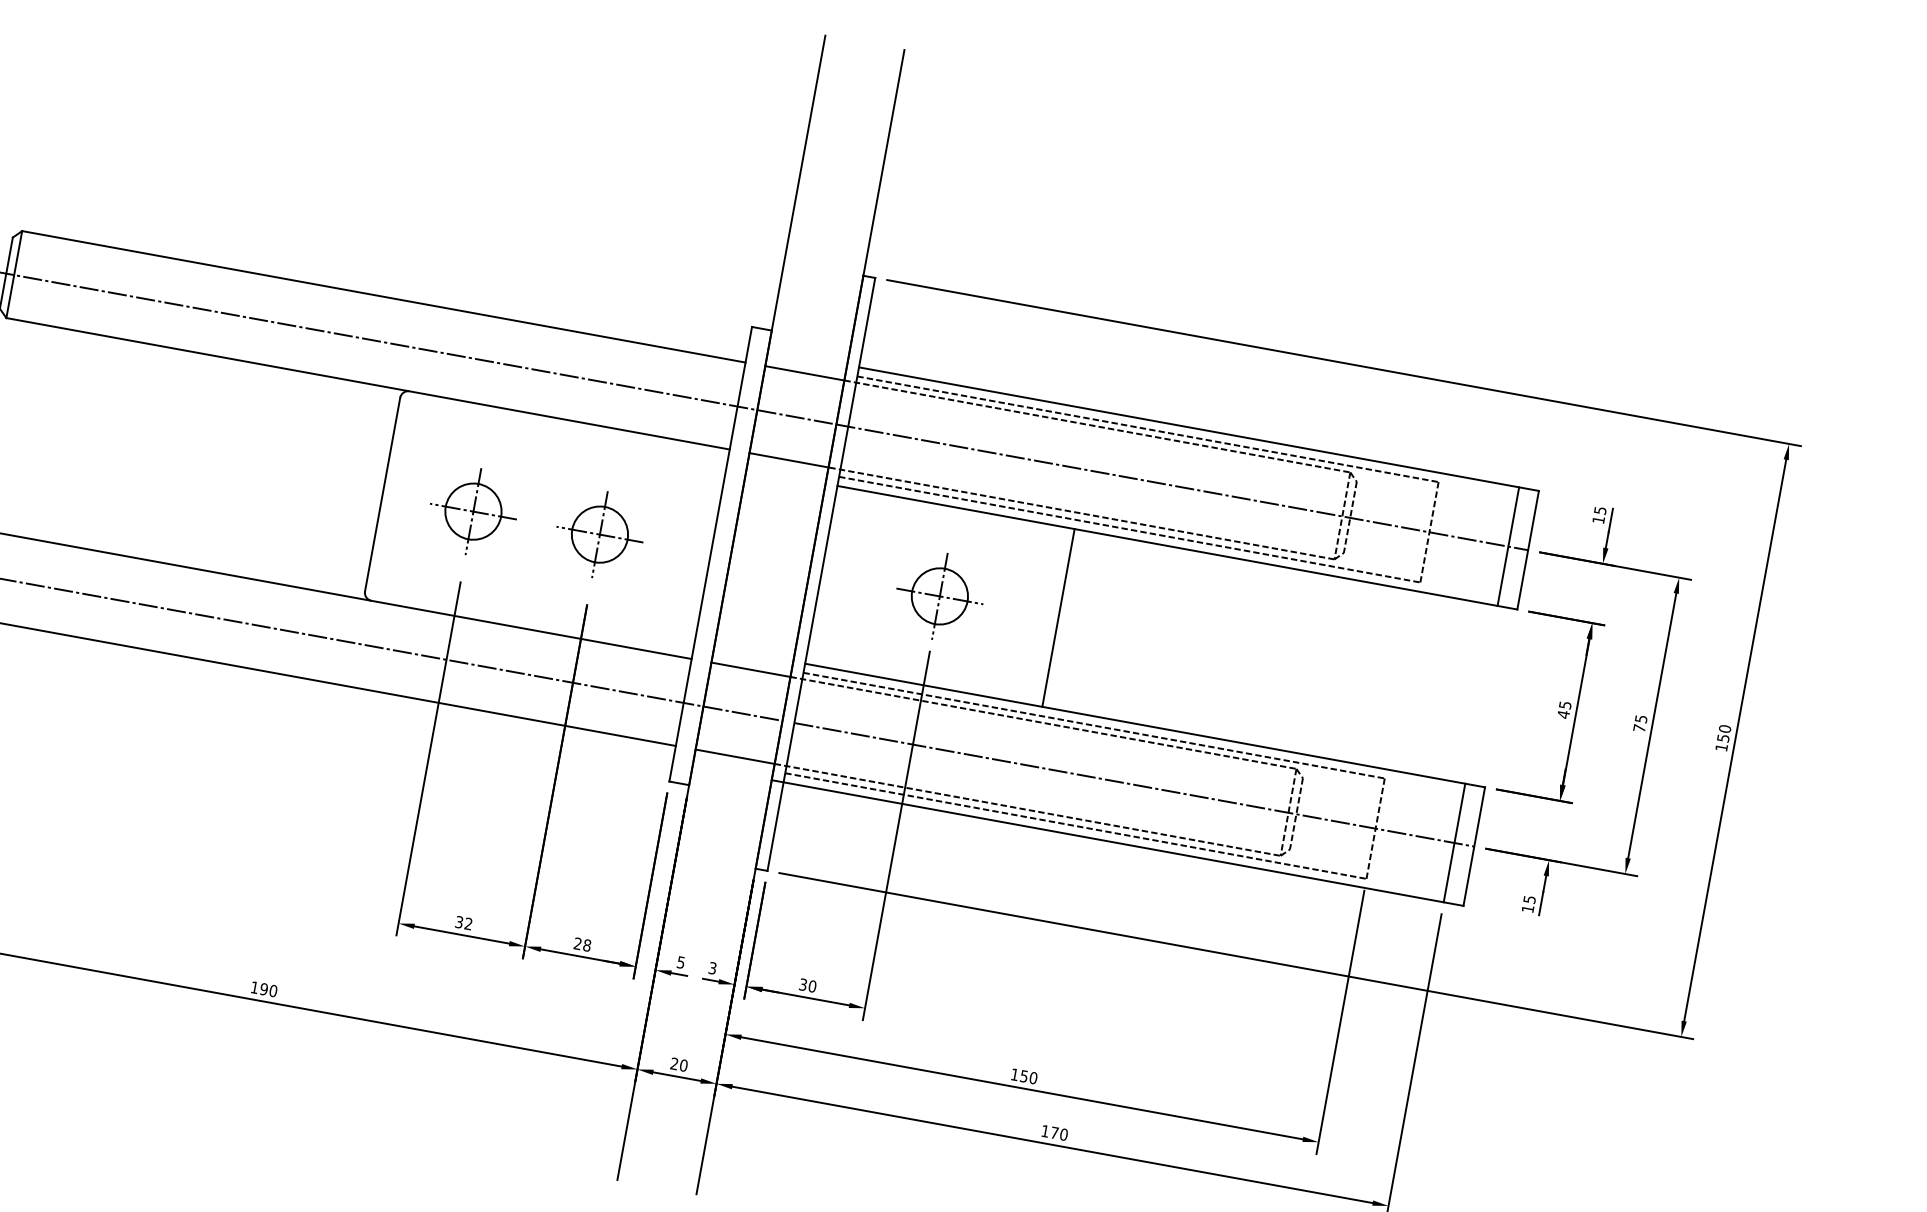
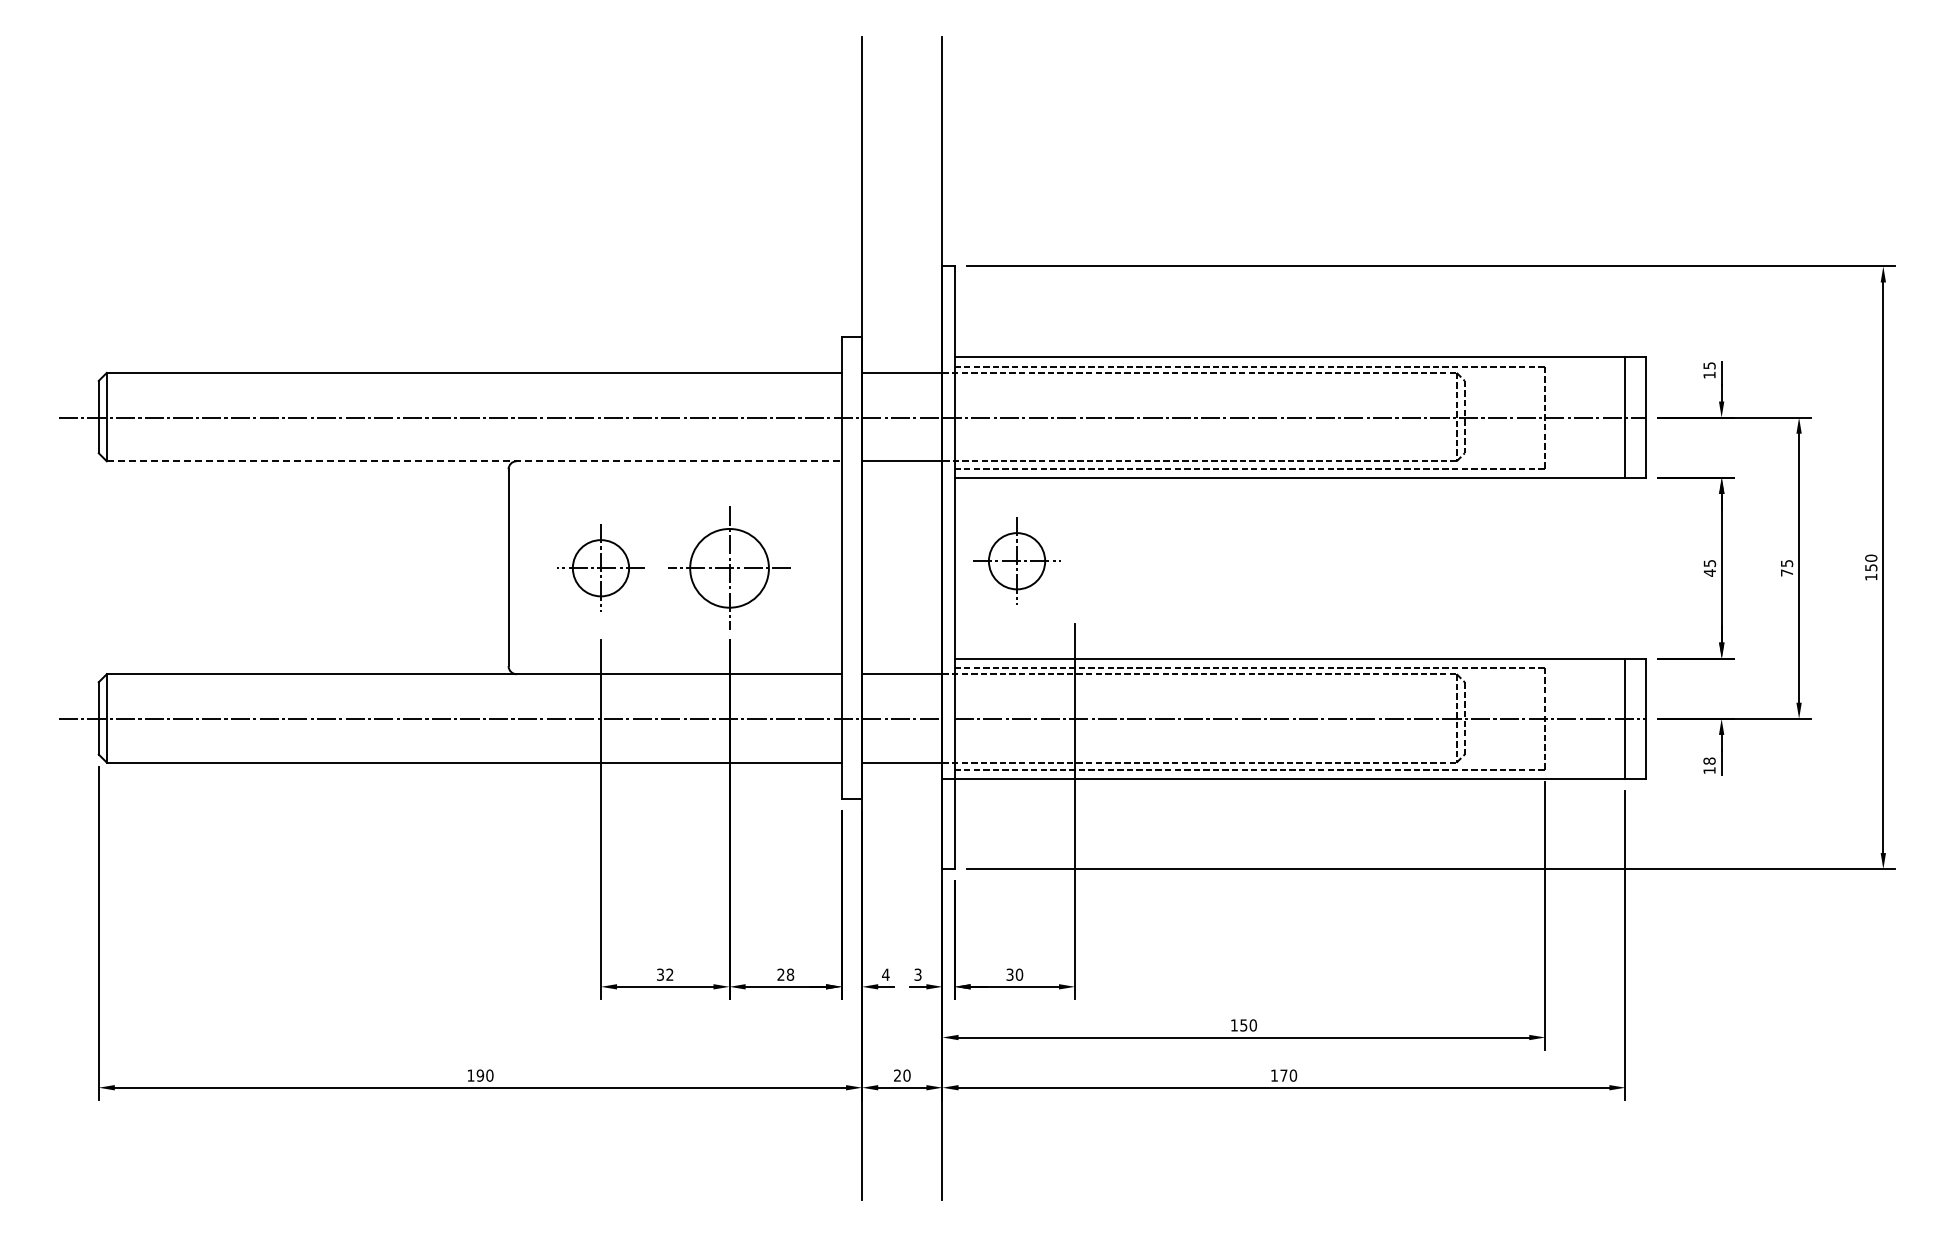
line: (368, 384) -> (474, 461), solid -> dashed
part: (600, 533) -> (729, 567), size x1.4
part: (939, 595) -> (1016, 560), moved
line: (1058, 617) -> (1195, 567), removed
text: (1529, 899) -> (1709, 760), 15 -> 18
text: (680, 962) -> (885, 974), 5 -> 4

